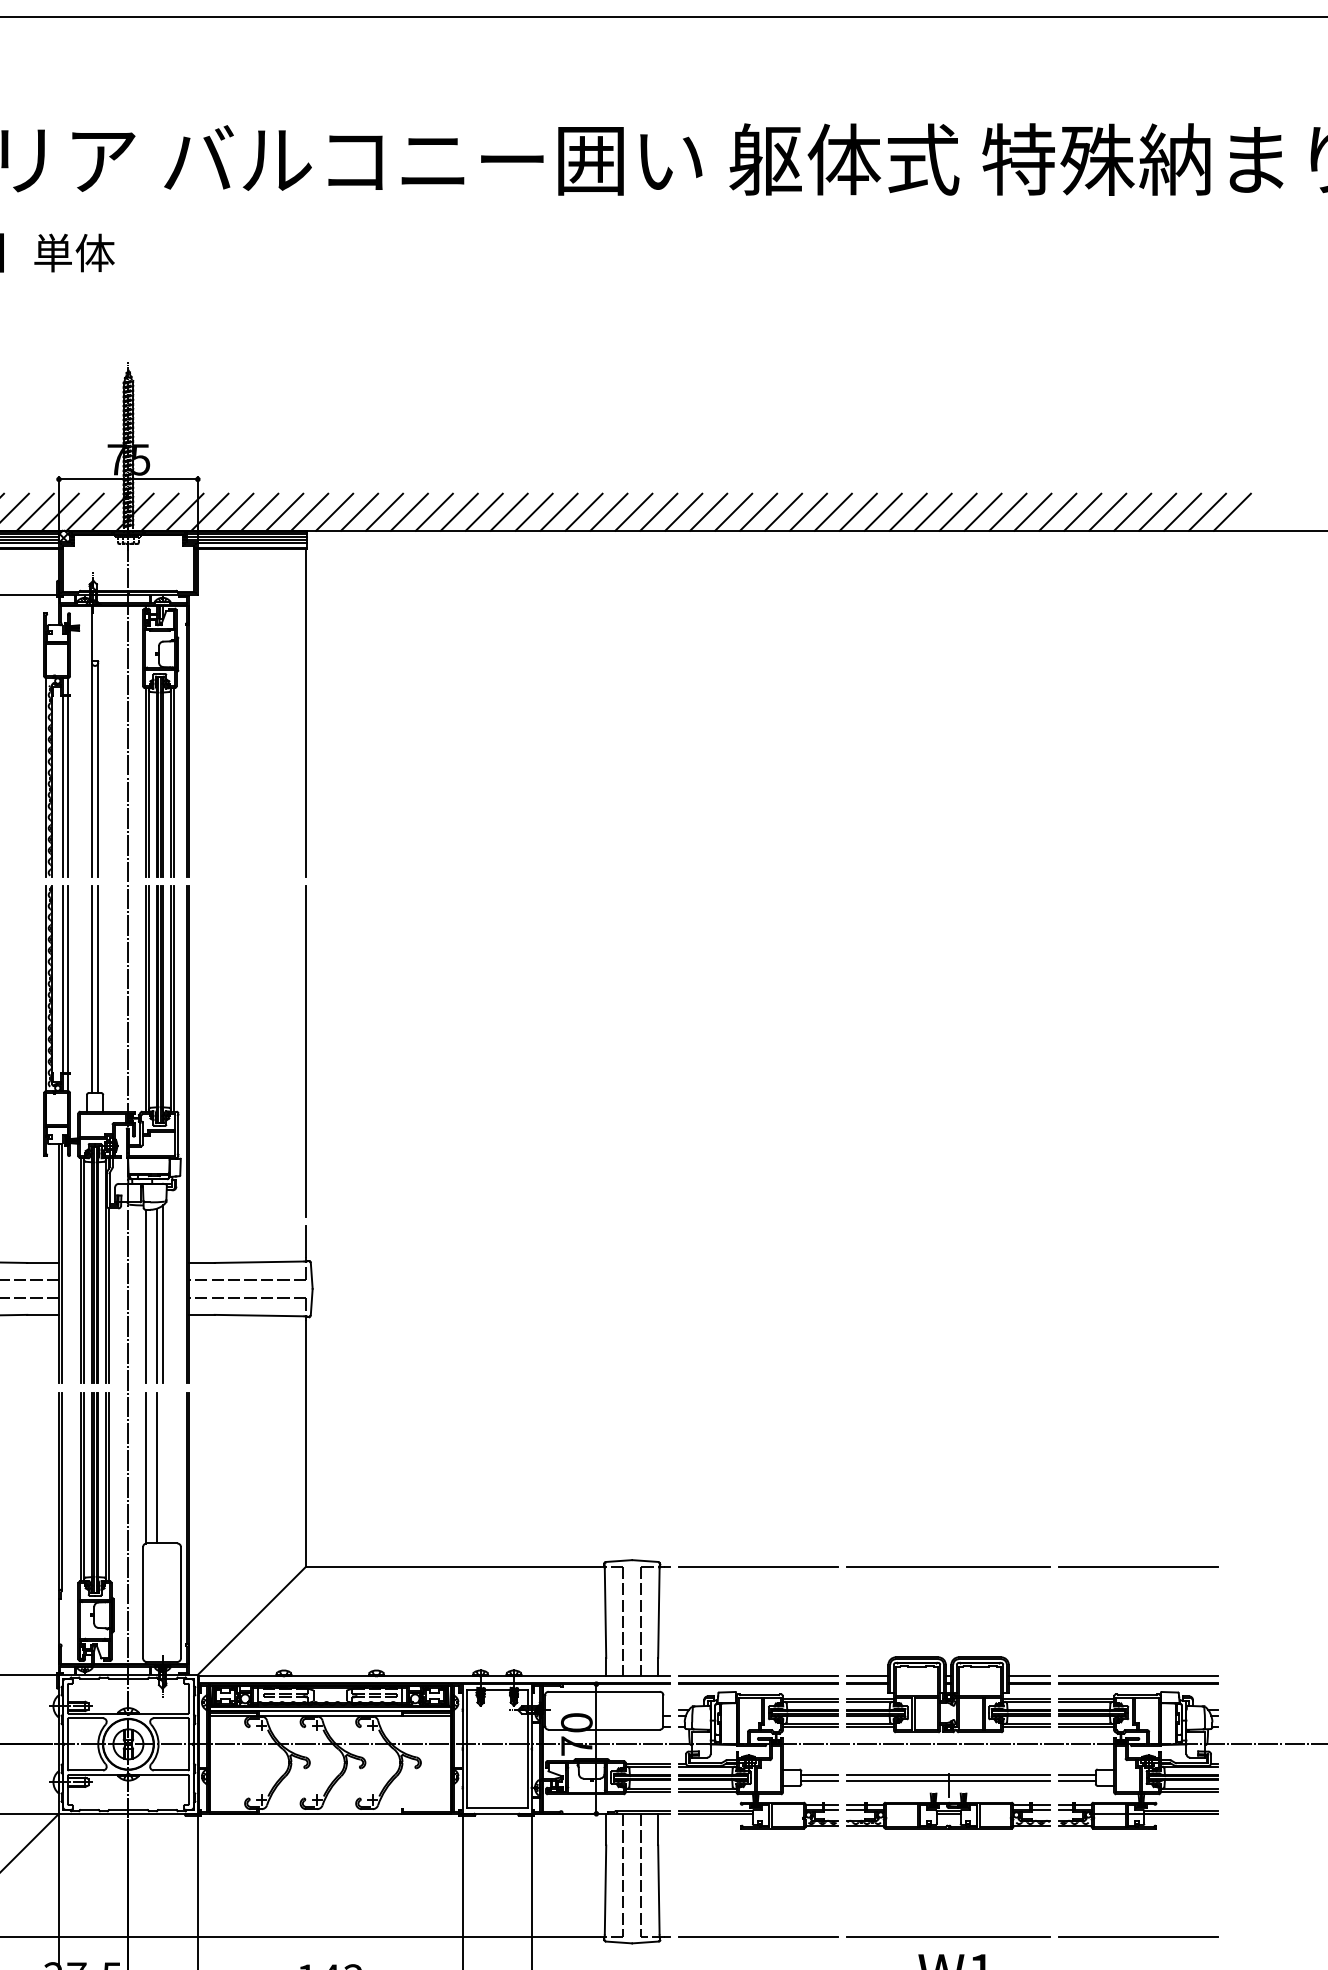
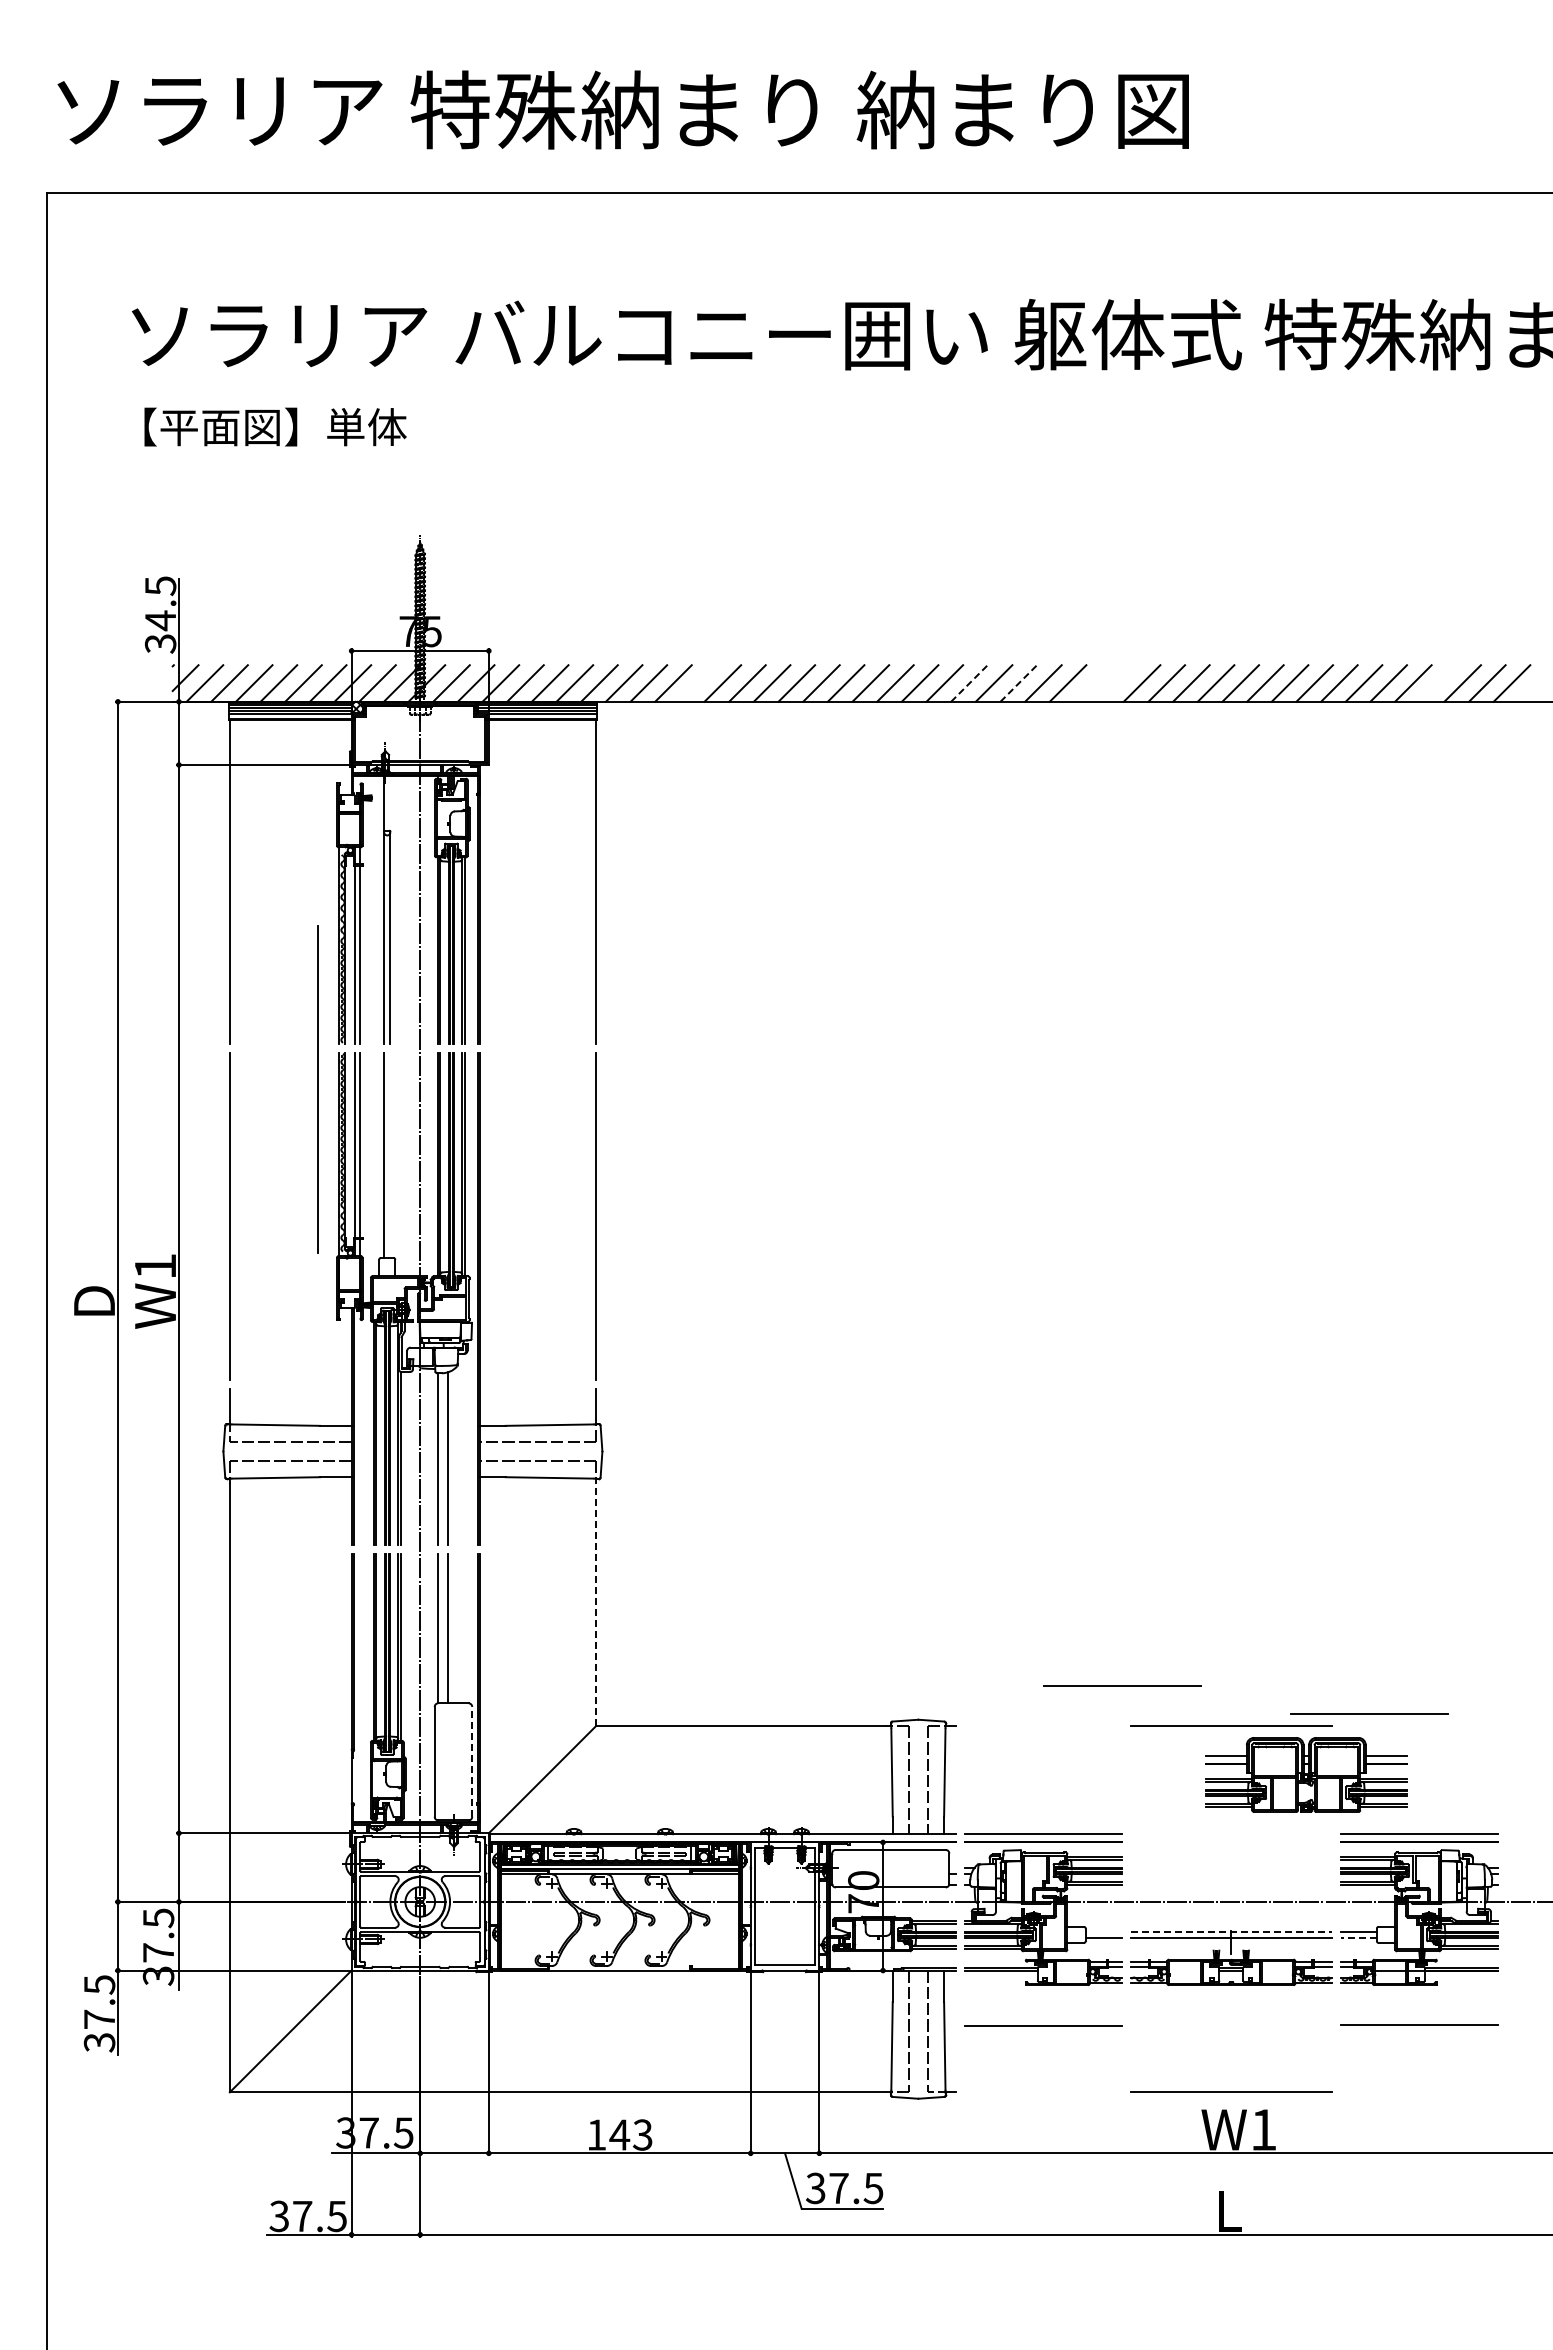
line: (408, 512) -> (697, 683), removed
line: (683, 512) -> (969, 683), solid -> dashed
line: (733, 512) -> (1018, 683), solid -> dashed
line: (808, 512) -> (1092, 683), removed
line: (833, 512) -> (1117, 683), removed
line: (1157, 512) -> (1437, 683), removed
line: (24, 922) -> (317, 1089), added
line: (98, 989) -> (390, 1155), removed
line: (163, 1293) -> (454, 1456), removed
line: (306, 1443) -> (596, 1604), solid -> dashed
line: (758, 1565) -> (1122, 1685), moved
line: (1138, 1565) -> (1369, 1713), moved
line: (181, 1602) -> (472, 1761), solid -> dashed
part: (948, 1694) -> (1306, 1774), moved
line: (819, 1774) -> (1103, 1931), removed
line: (948, 1774) -> (1231, 1931), solid -> dashed
line: (1077, 1781) -> (1358, 1938), solid -> dashed
line: (758, 1936) -> (1043, 2025), moved
line: (1138, 1936) -> (1419, 2024), moved

